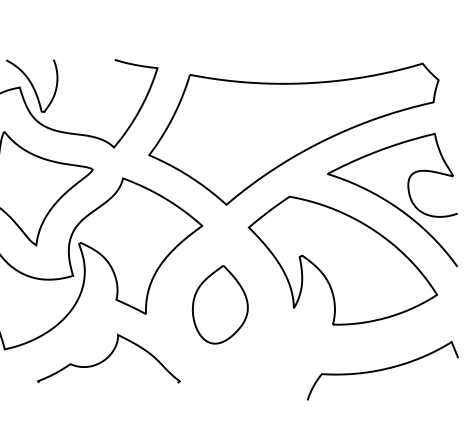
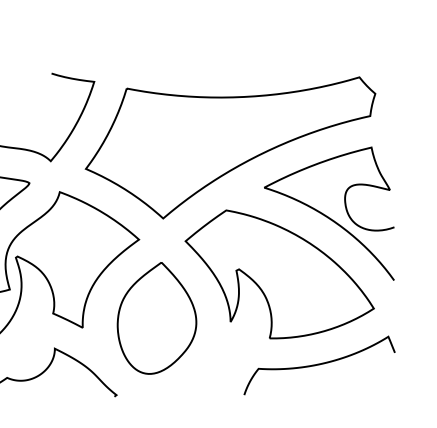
part: (220, 304) -> (157, 318), size x1.43
curve: (382, 370) -> (319, 365), moved

